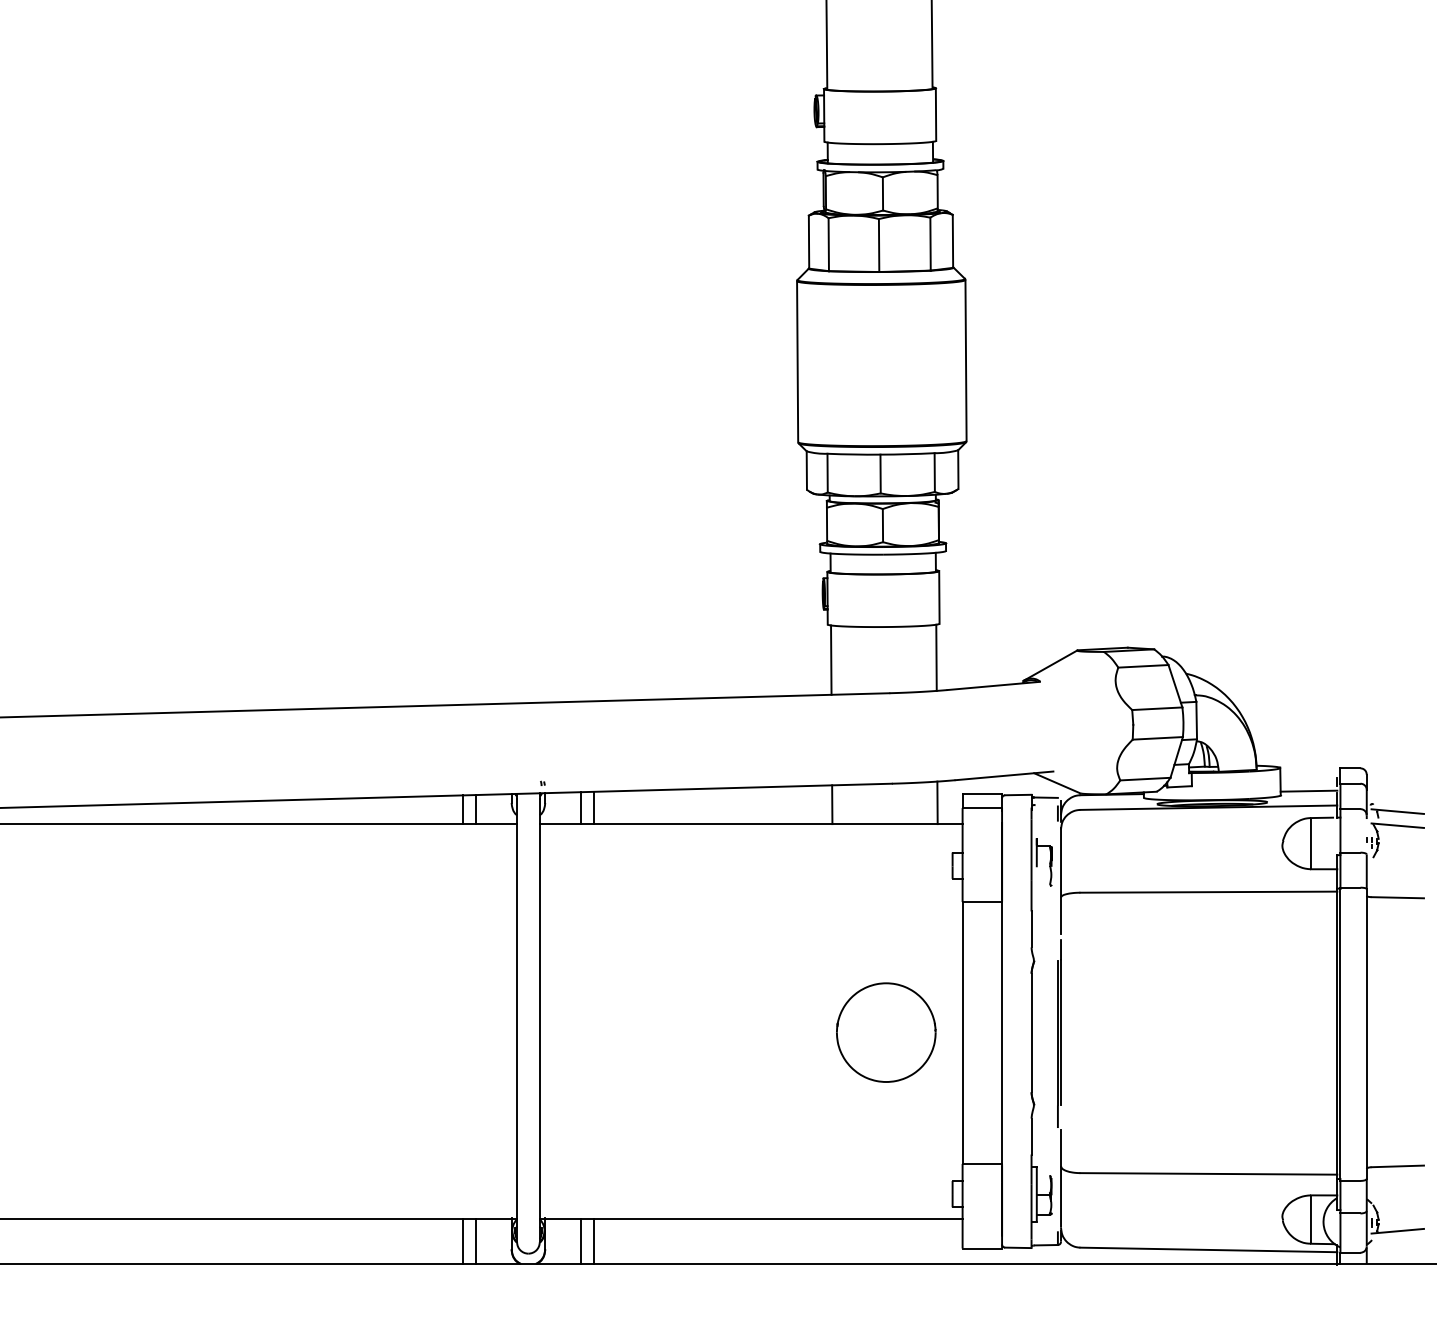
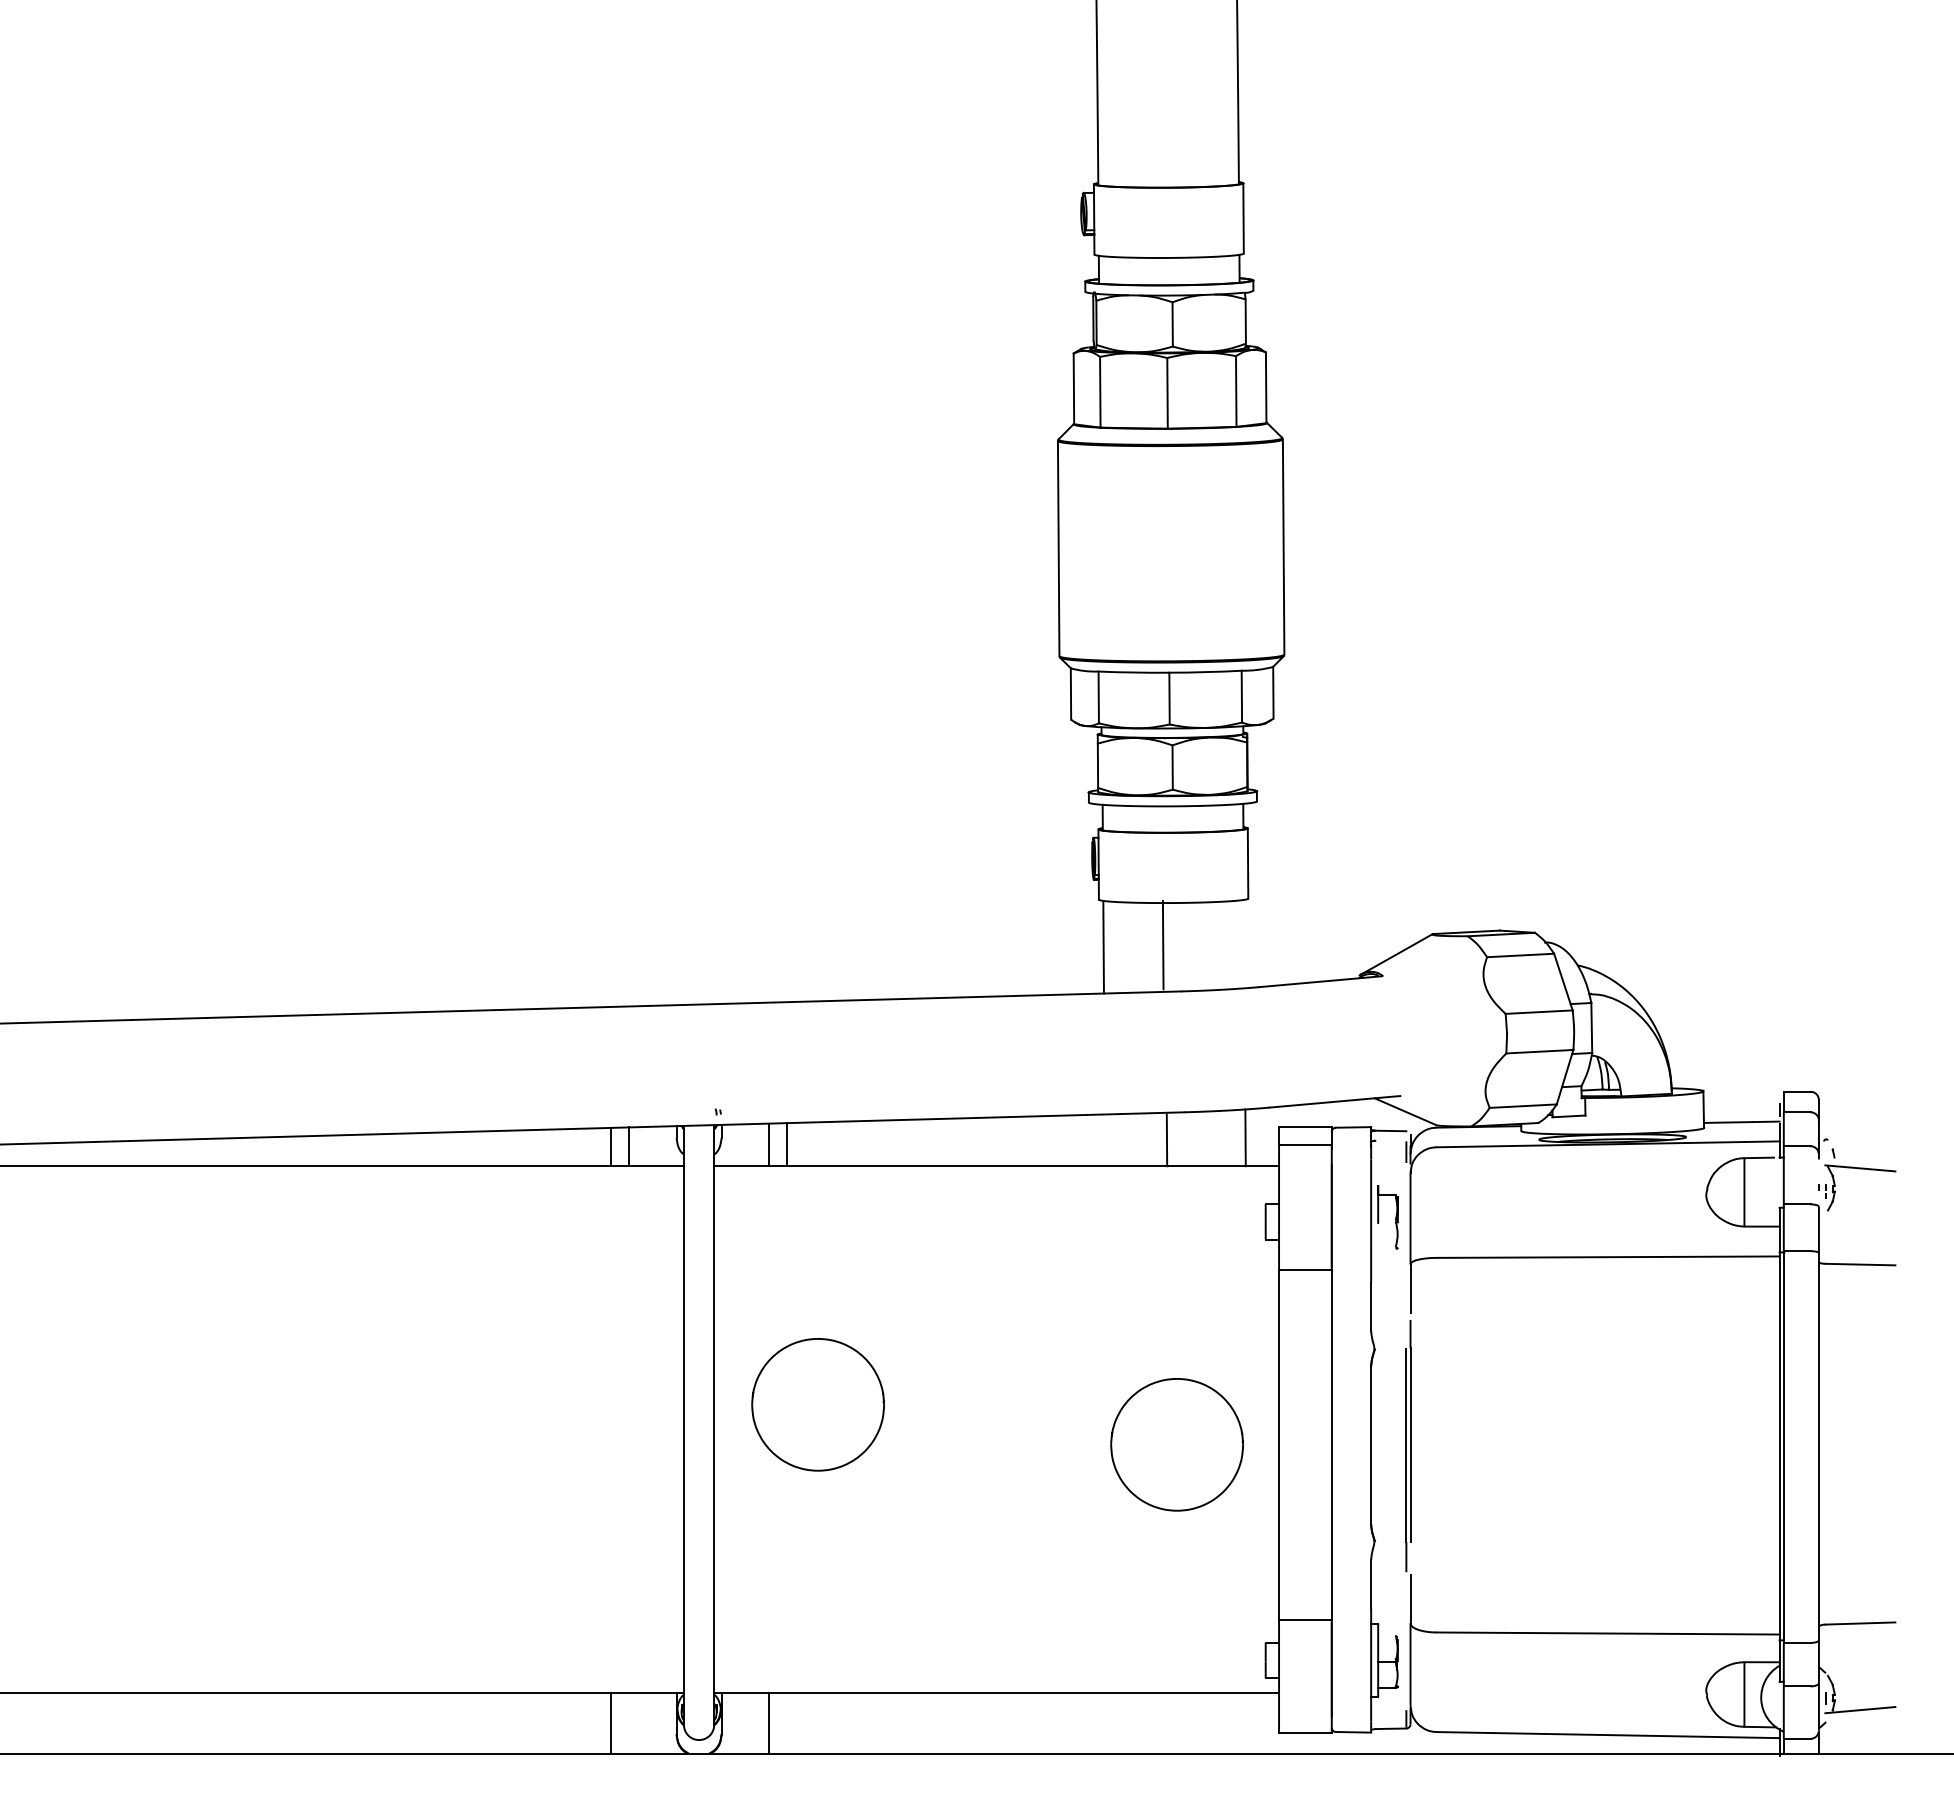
line: (935, 657) -> (1162, 944), moved
line: (831, 804) -> (1166, 1140), moved
line: (1397, 811) -> (1860, 1149), removed
part: (617, 1002) -> (817, 1404), added
line: (475, 1241) -> (628, 1723), removed
line: (593, 1241) -> (786, 1723), removed

